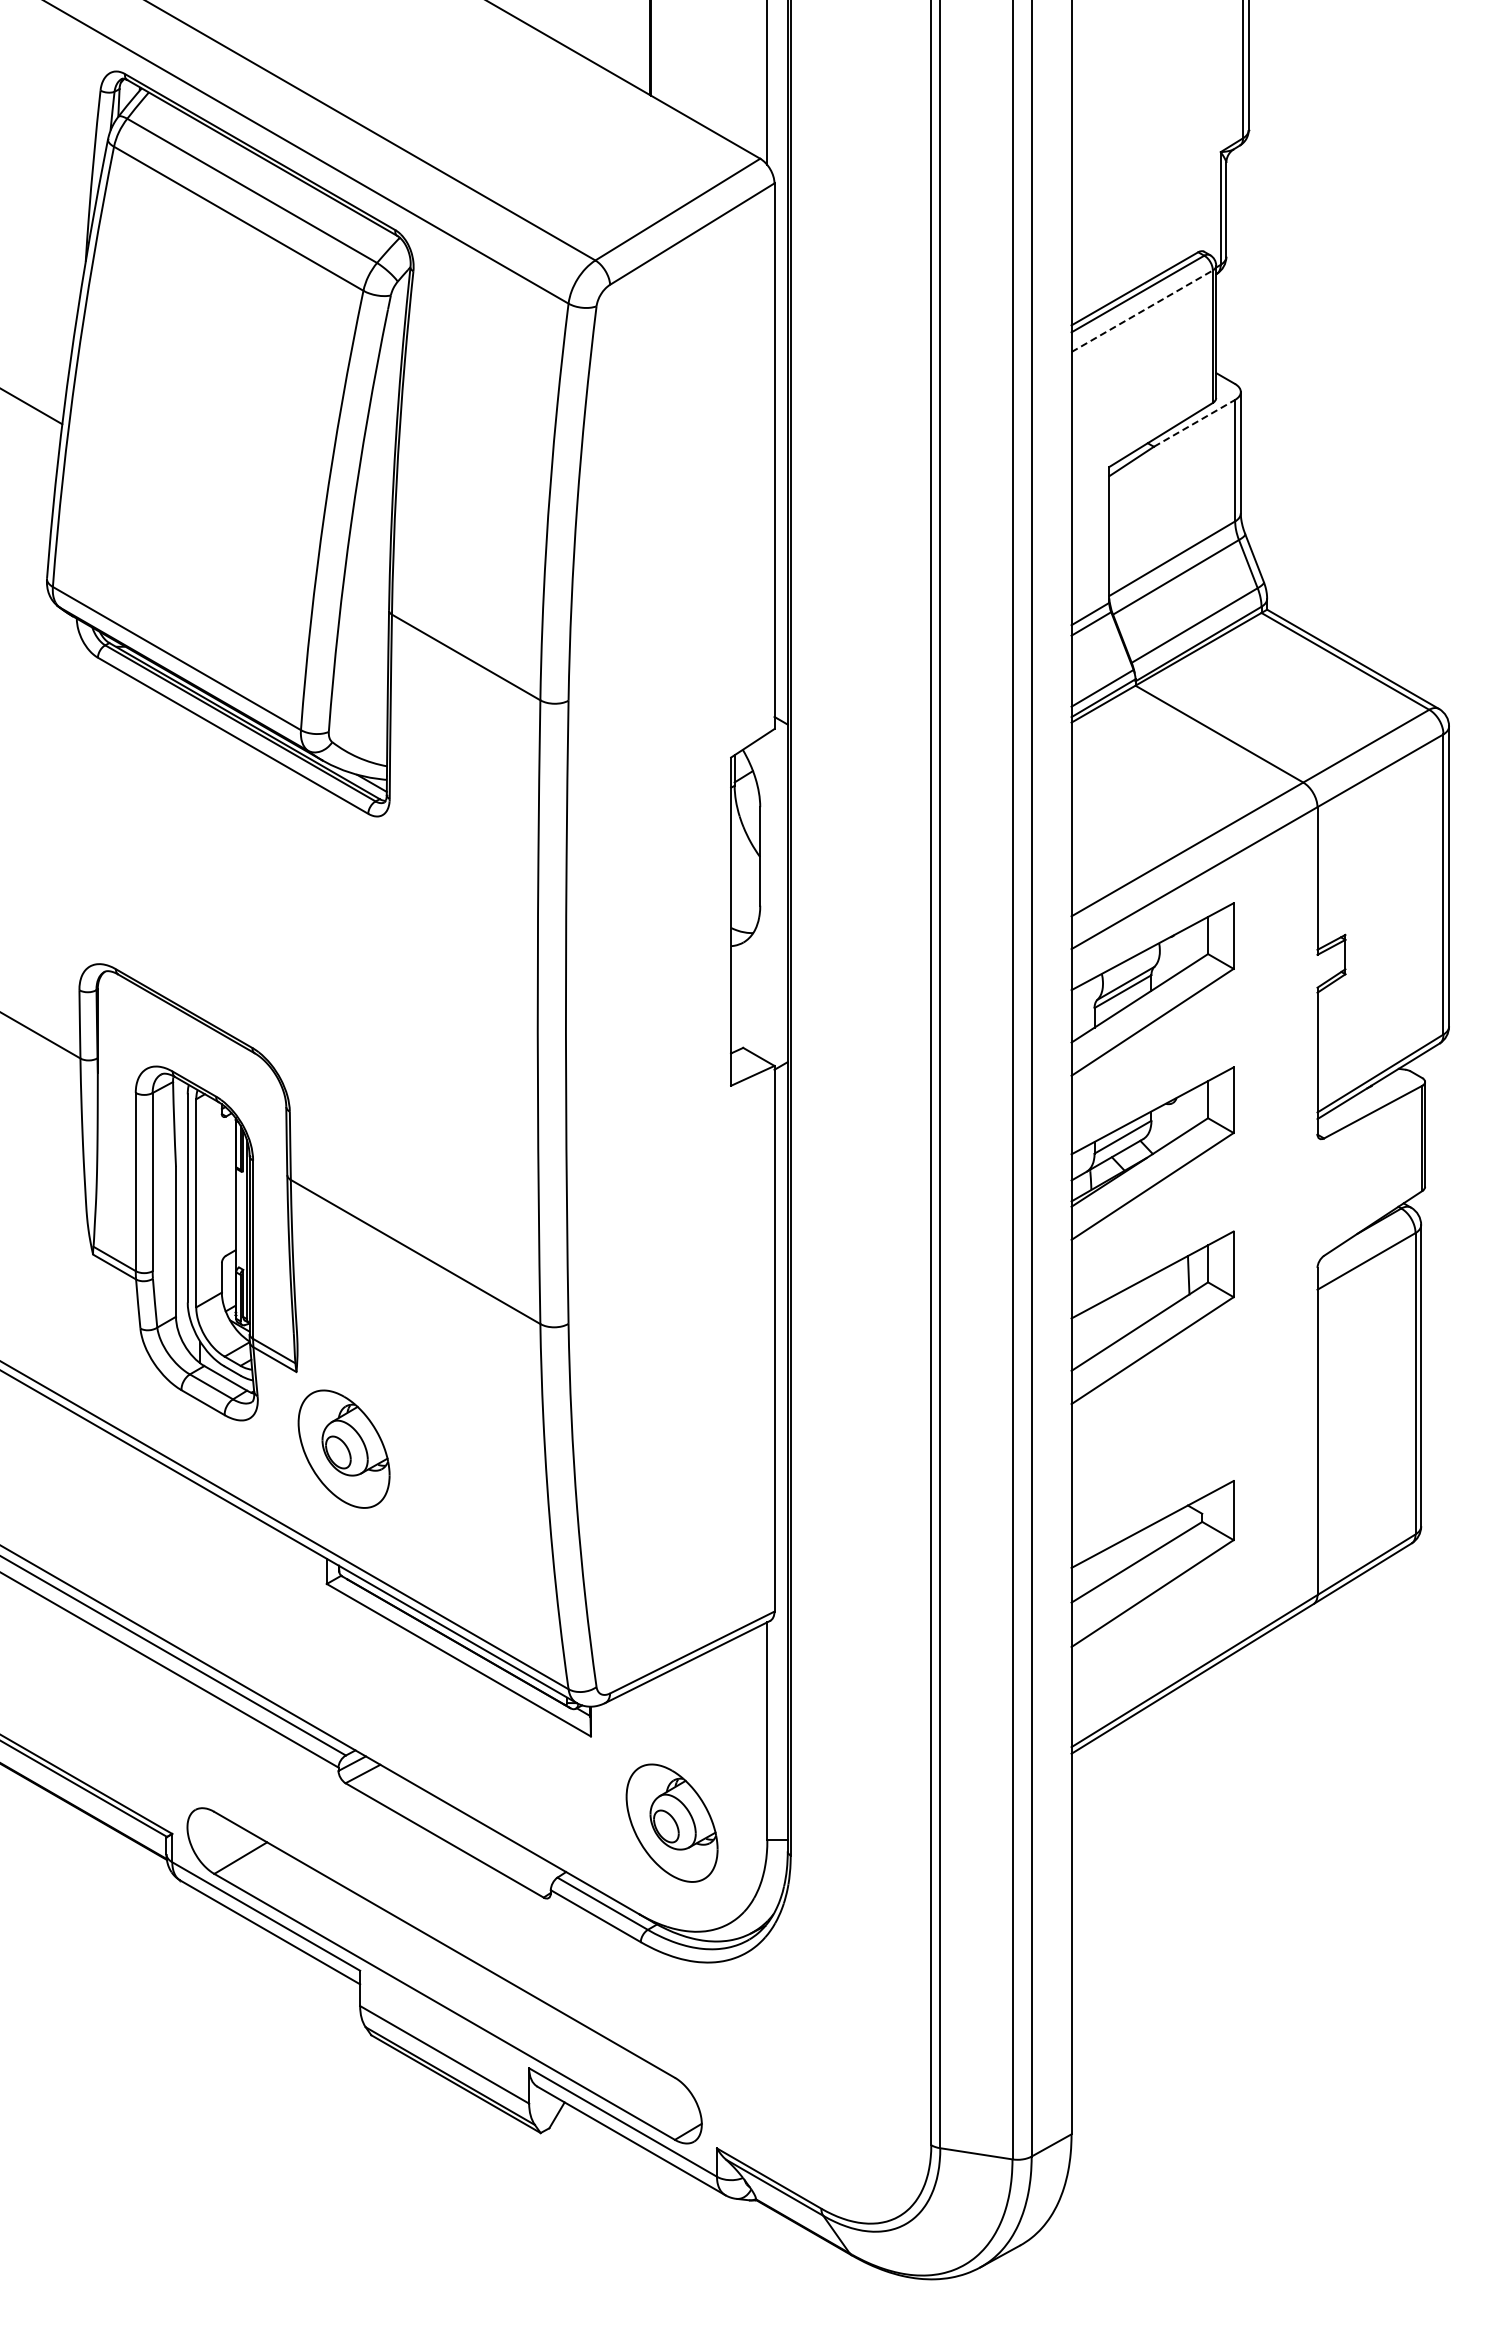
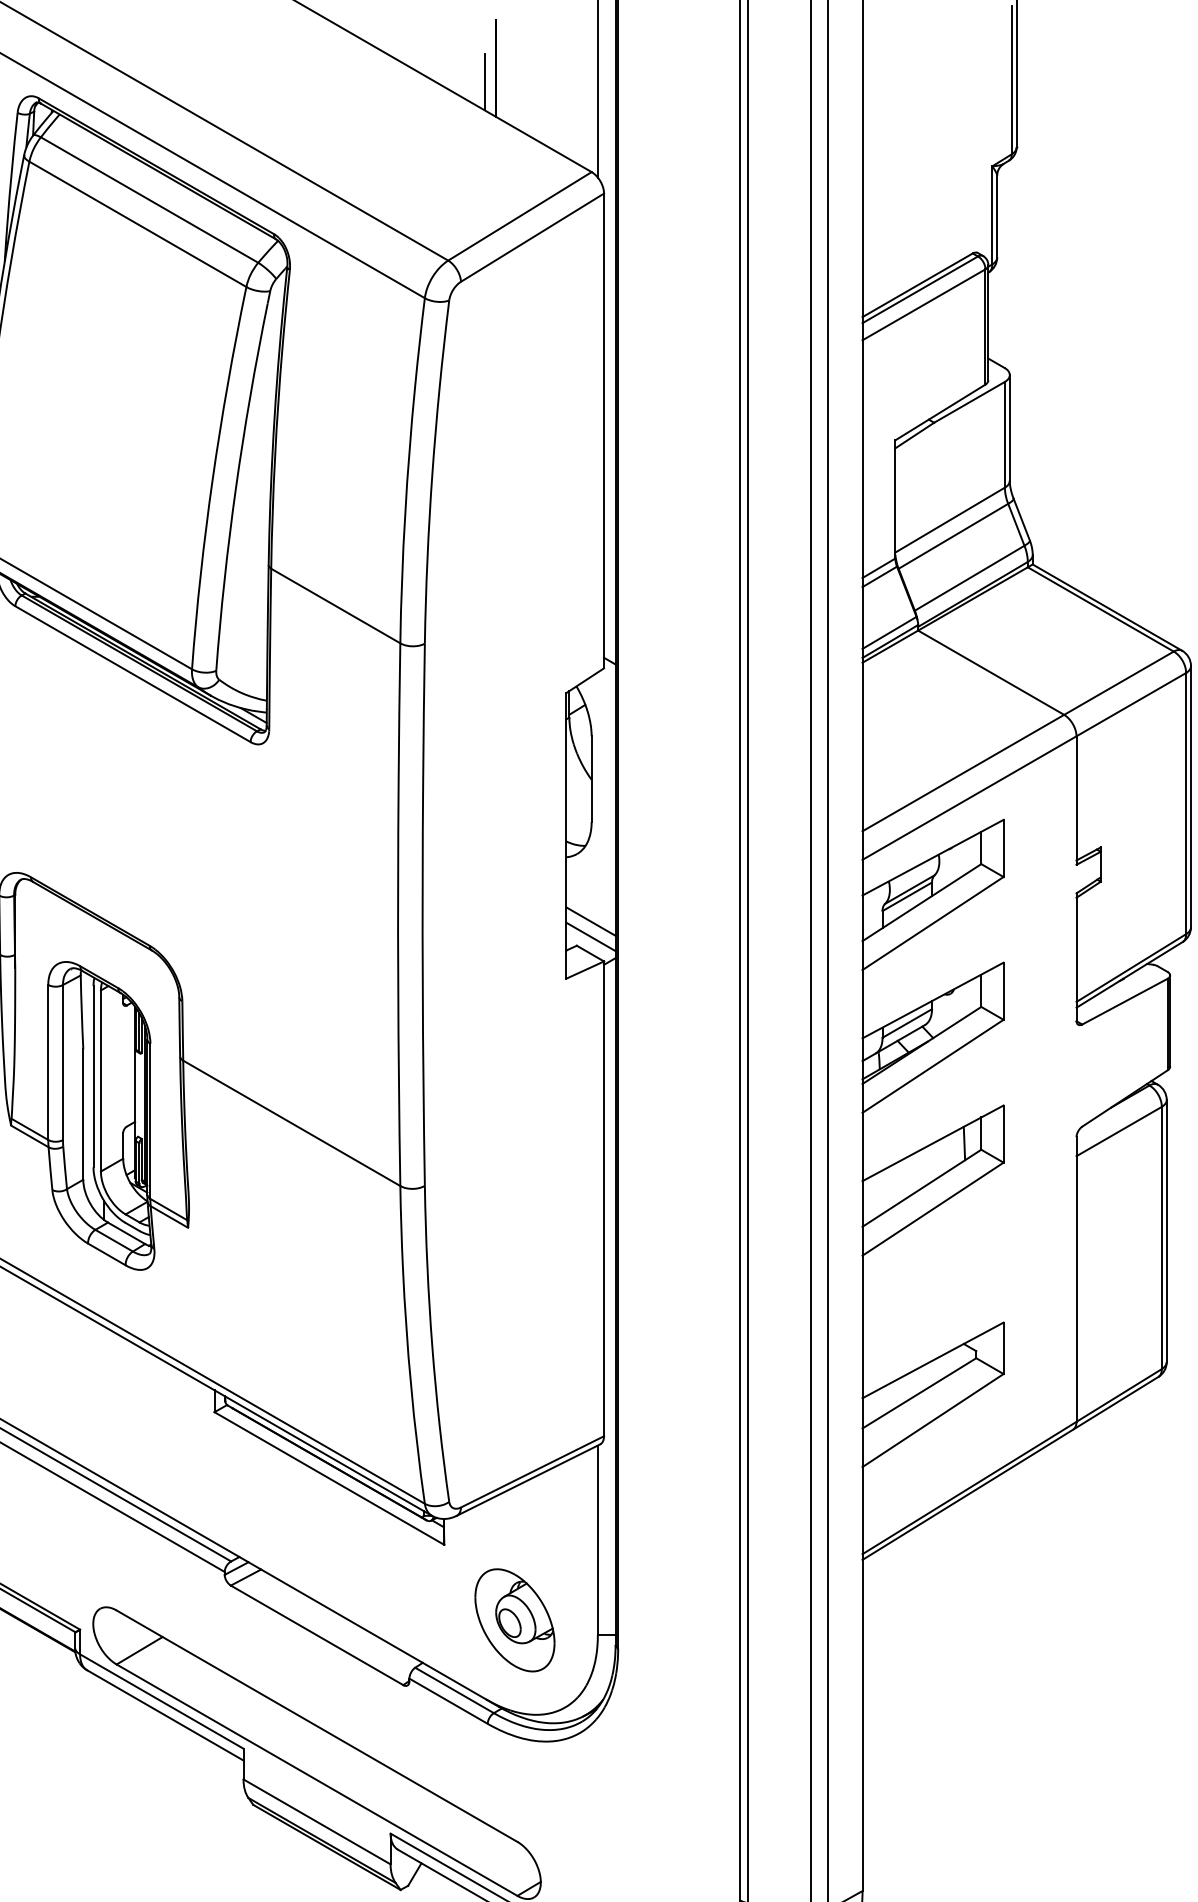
line: (637, 54) -> (484, 81), added
line: (1142, 311) -> (924, 305), dashed -> solid
line: (1194, 423) -> (969, 402), dashed -> solid
line: (759, 1019) -> (591, 921), added
line: (759, 1037) -> (591, 936), added
part: (343, 1448) -> (229, 1294), removed

